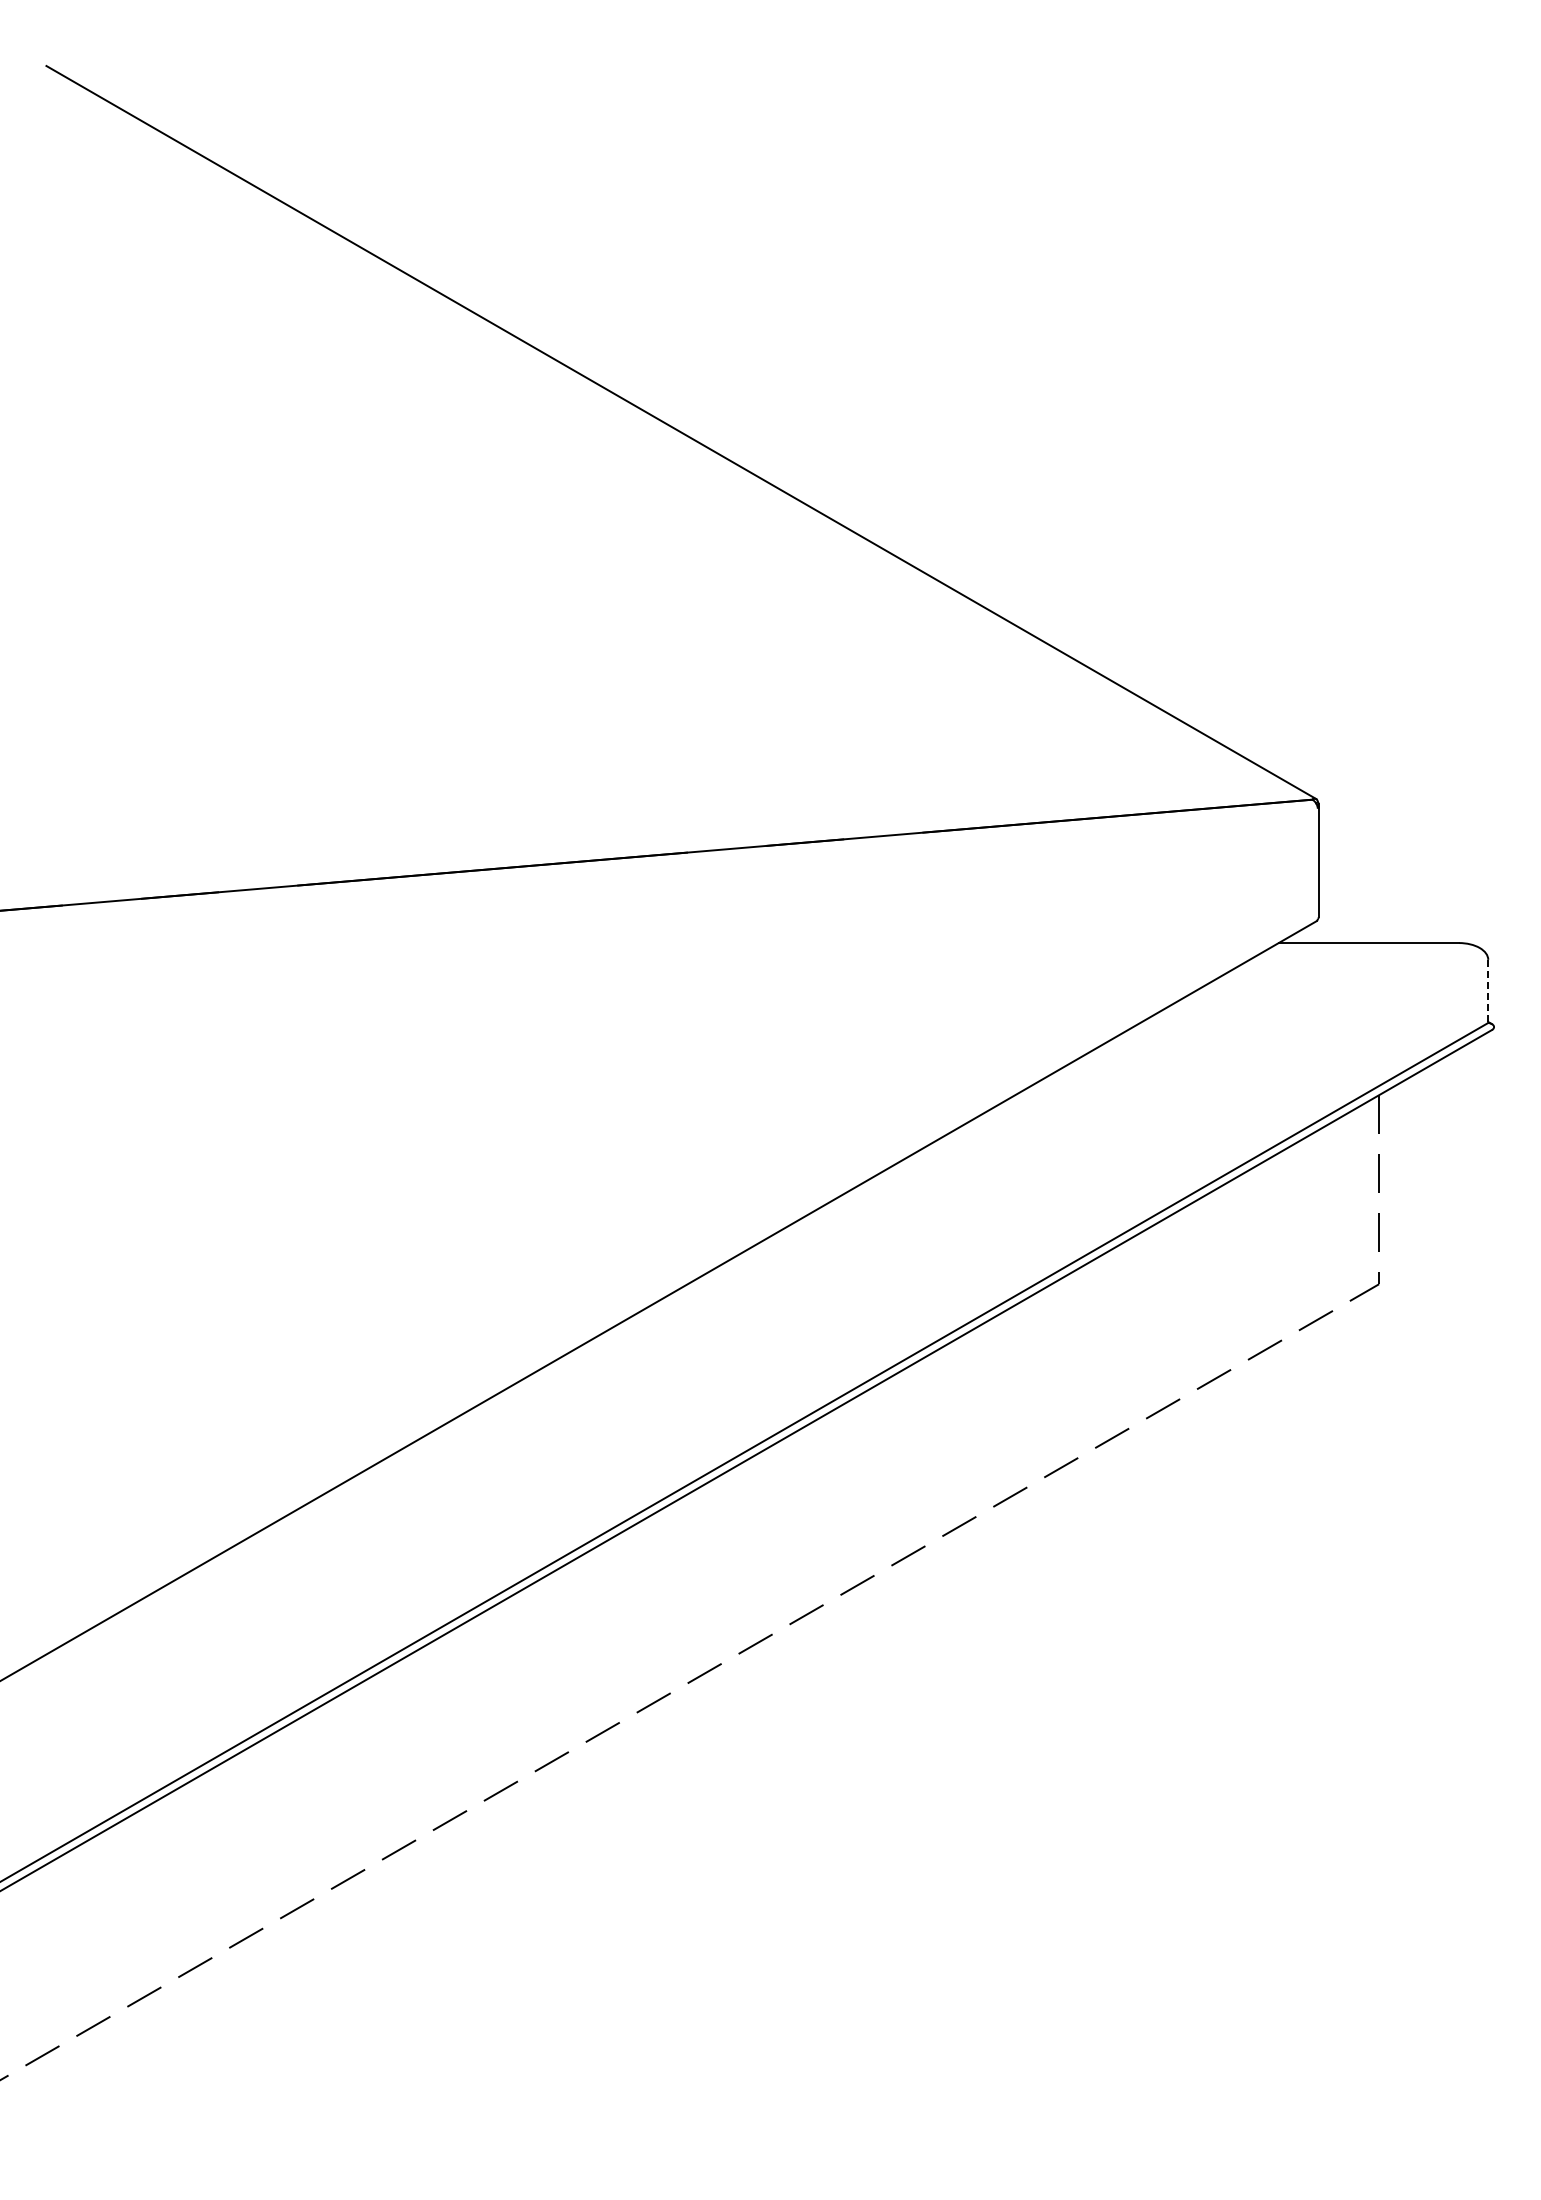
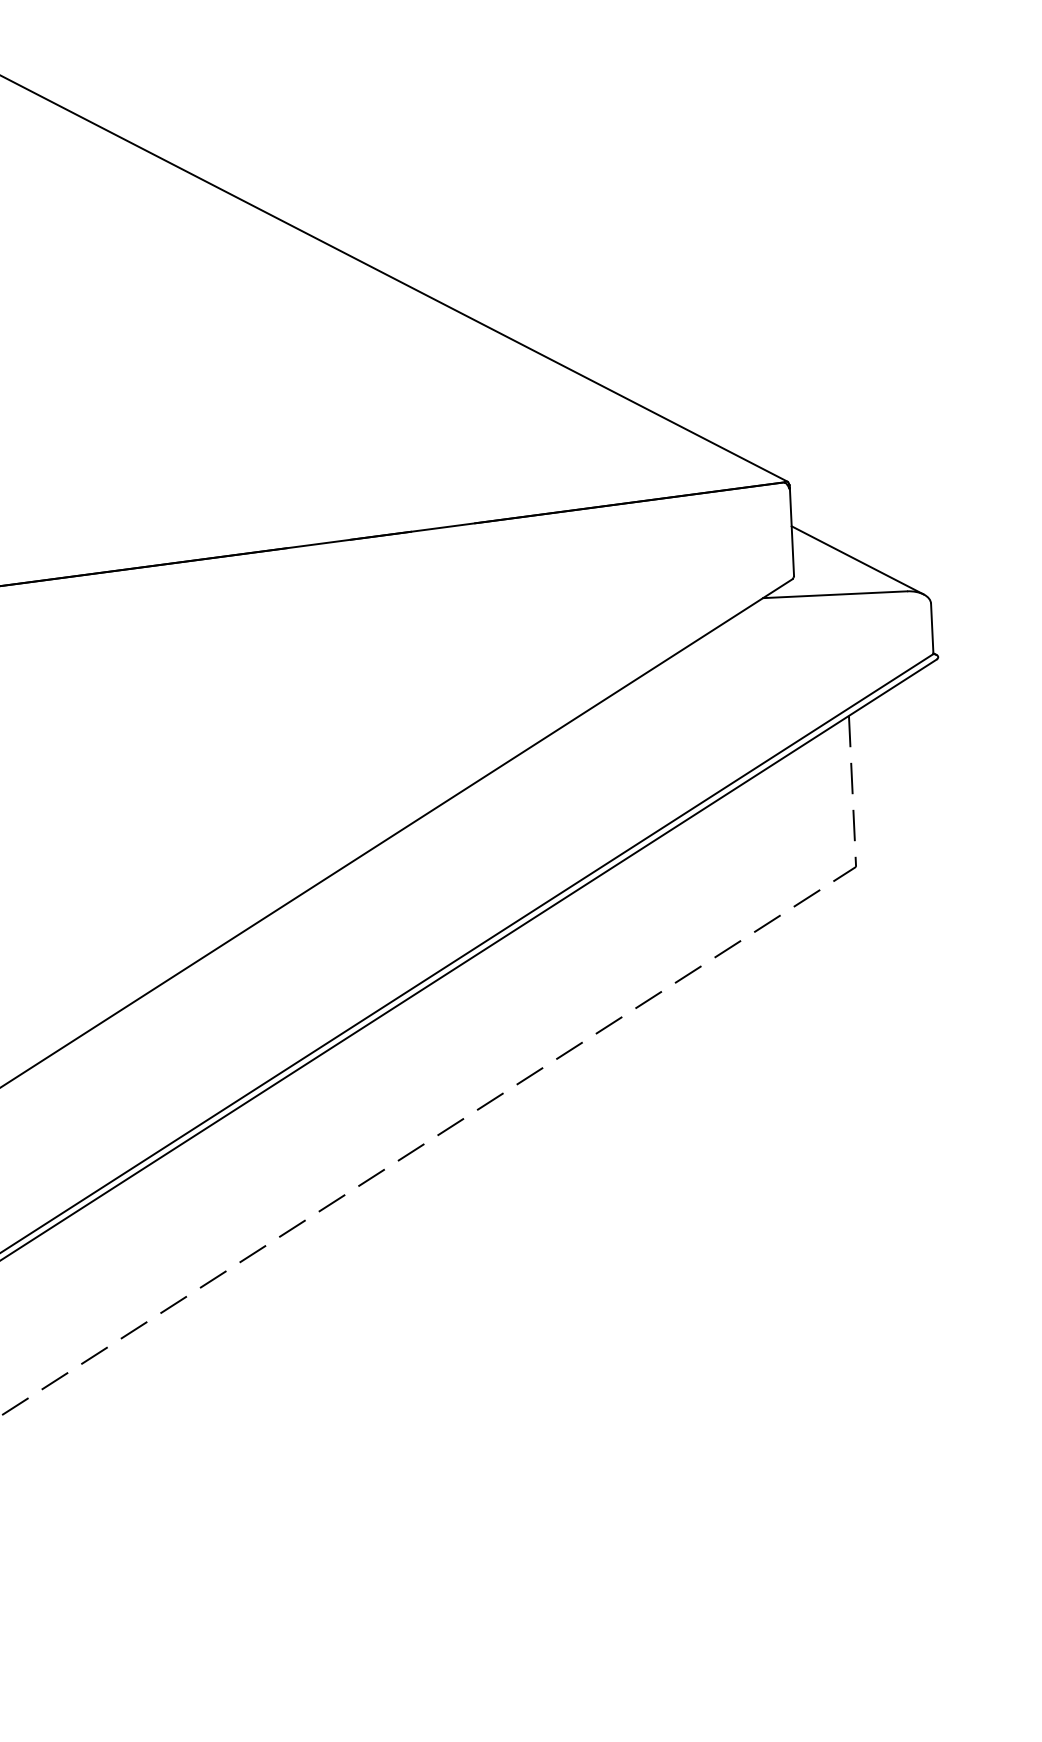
line: (1398, 901) -> (857, 560), added
line: (1488, 991) -> (932, 628), dashed -> solid

